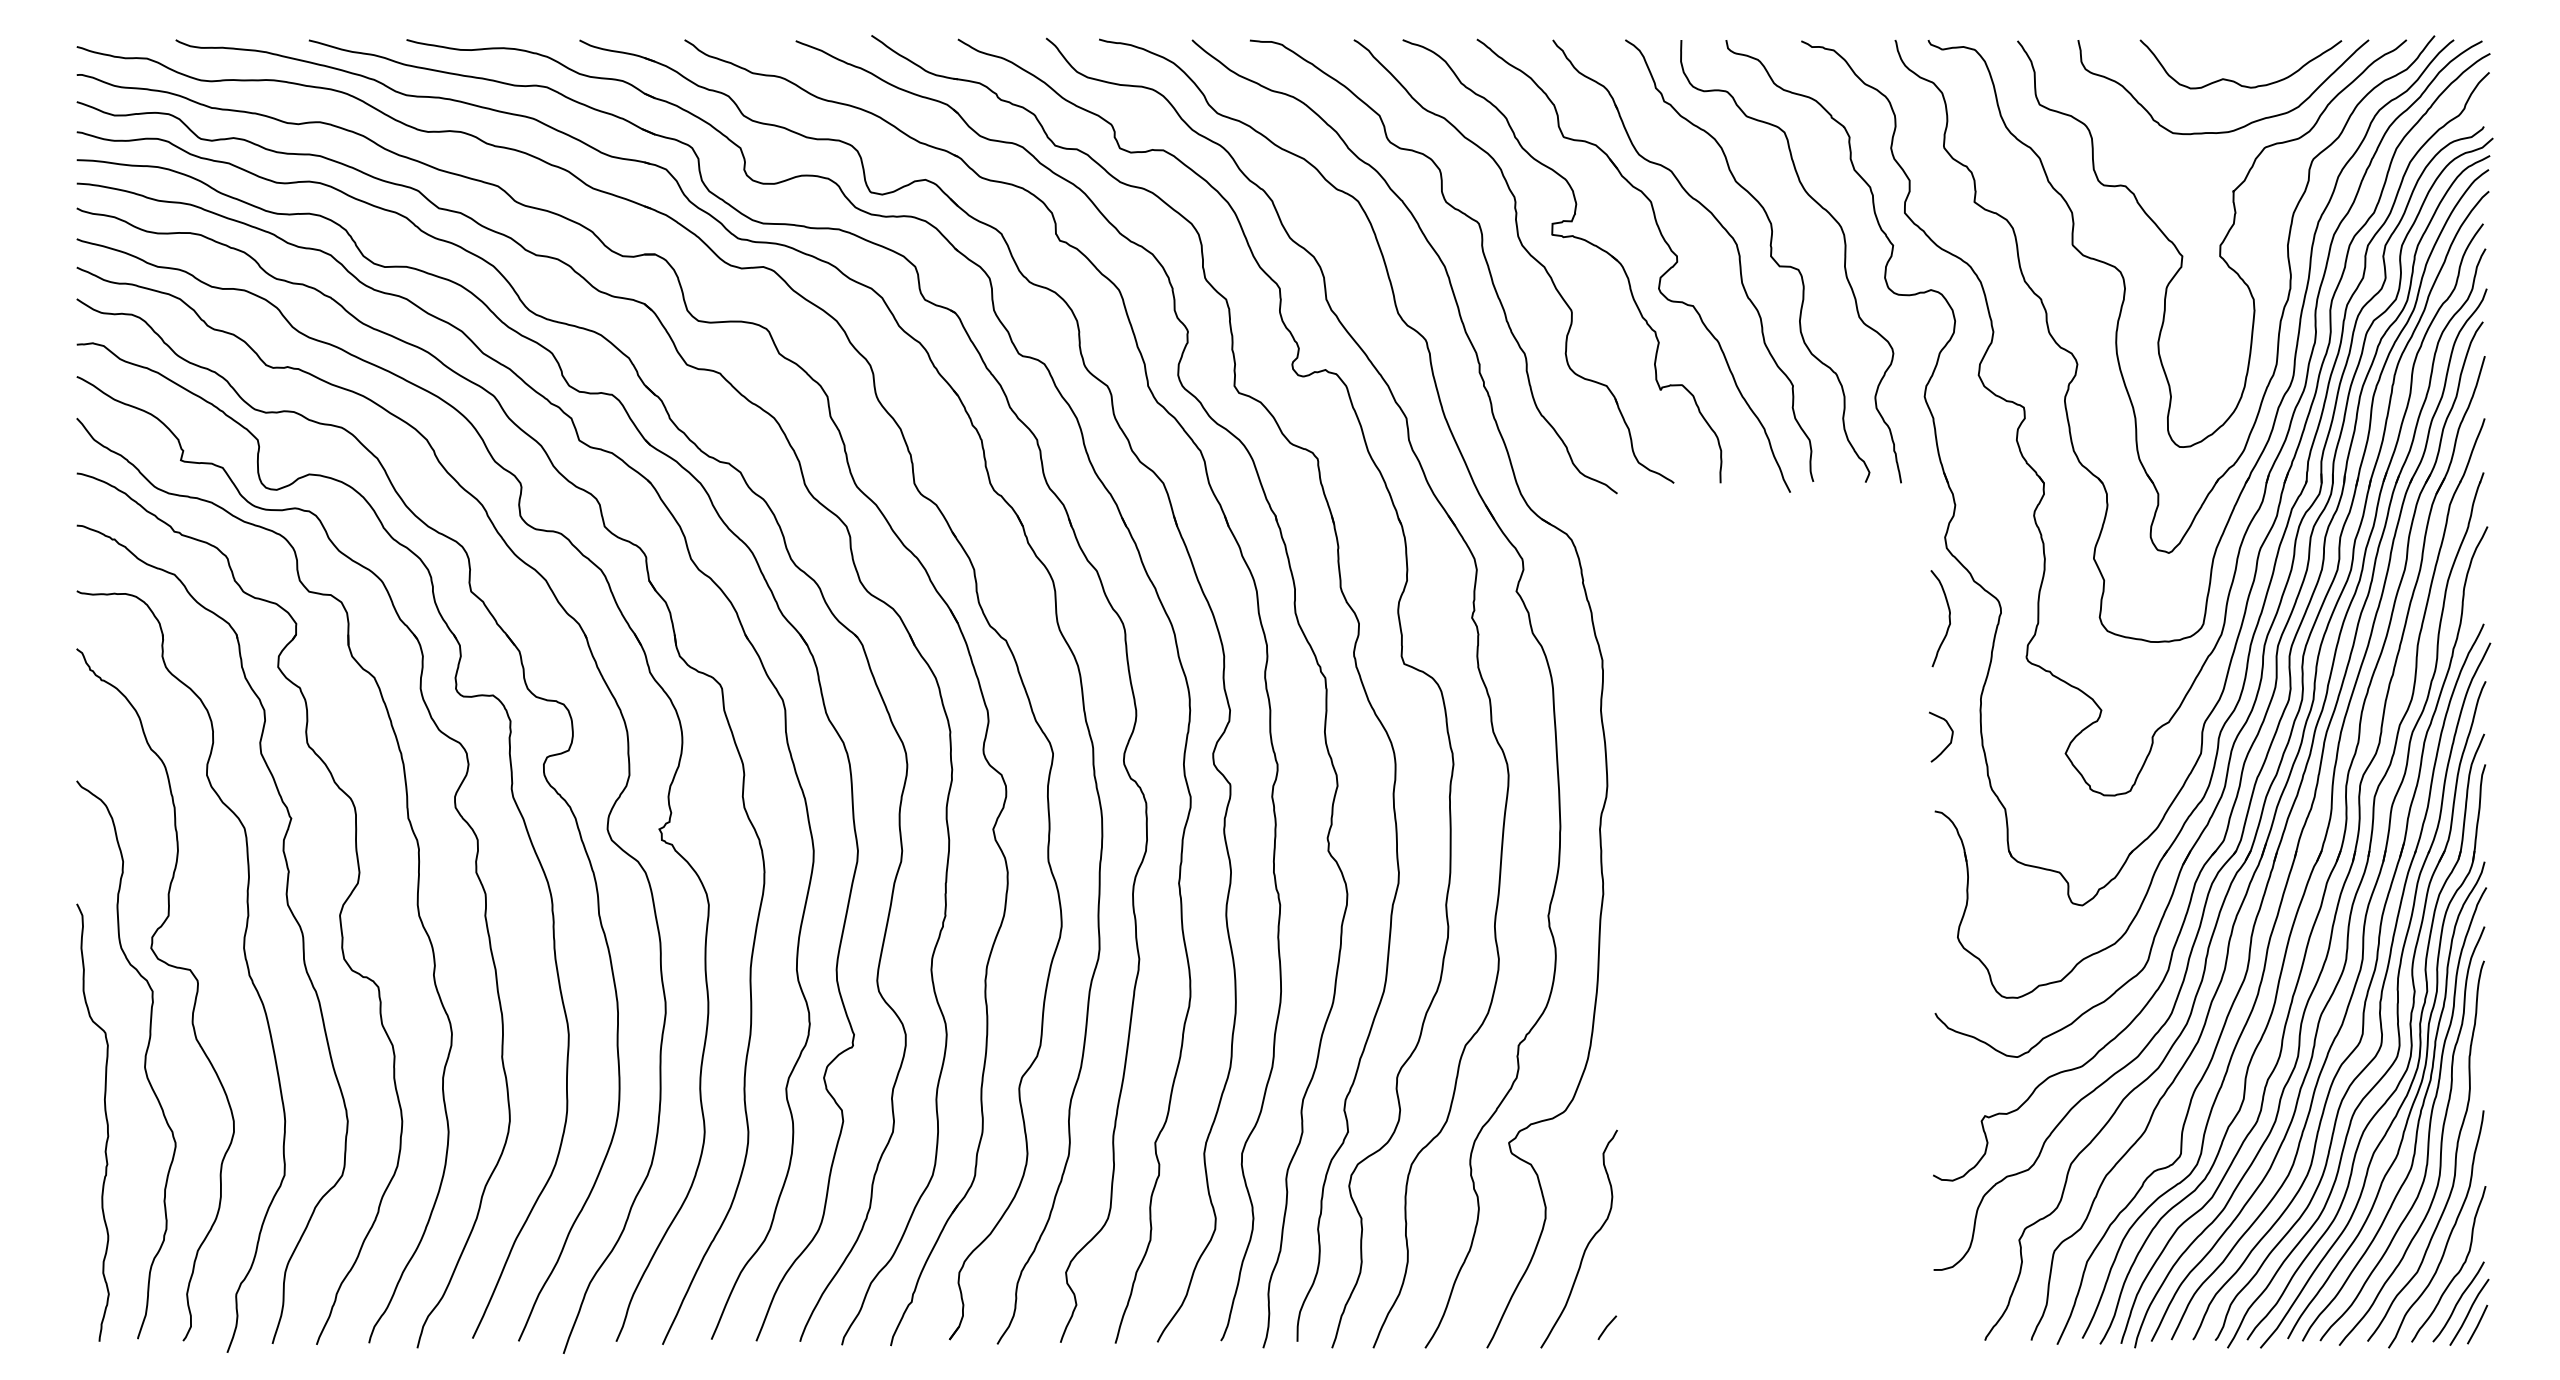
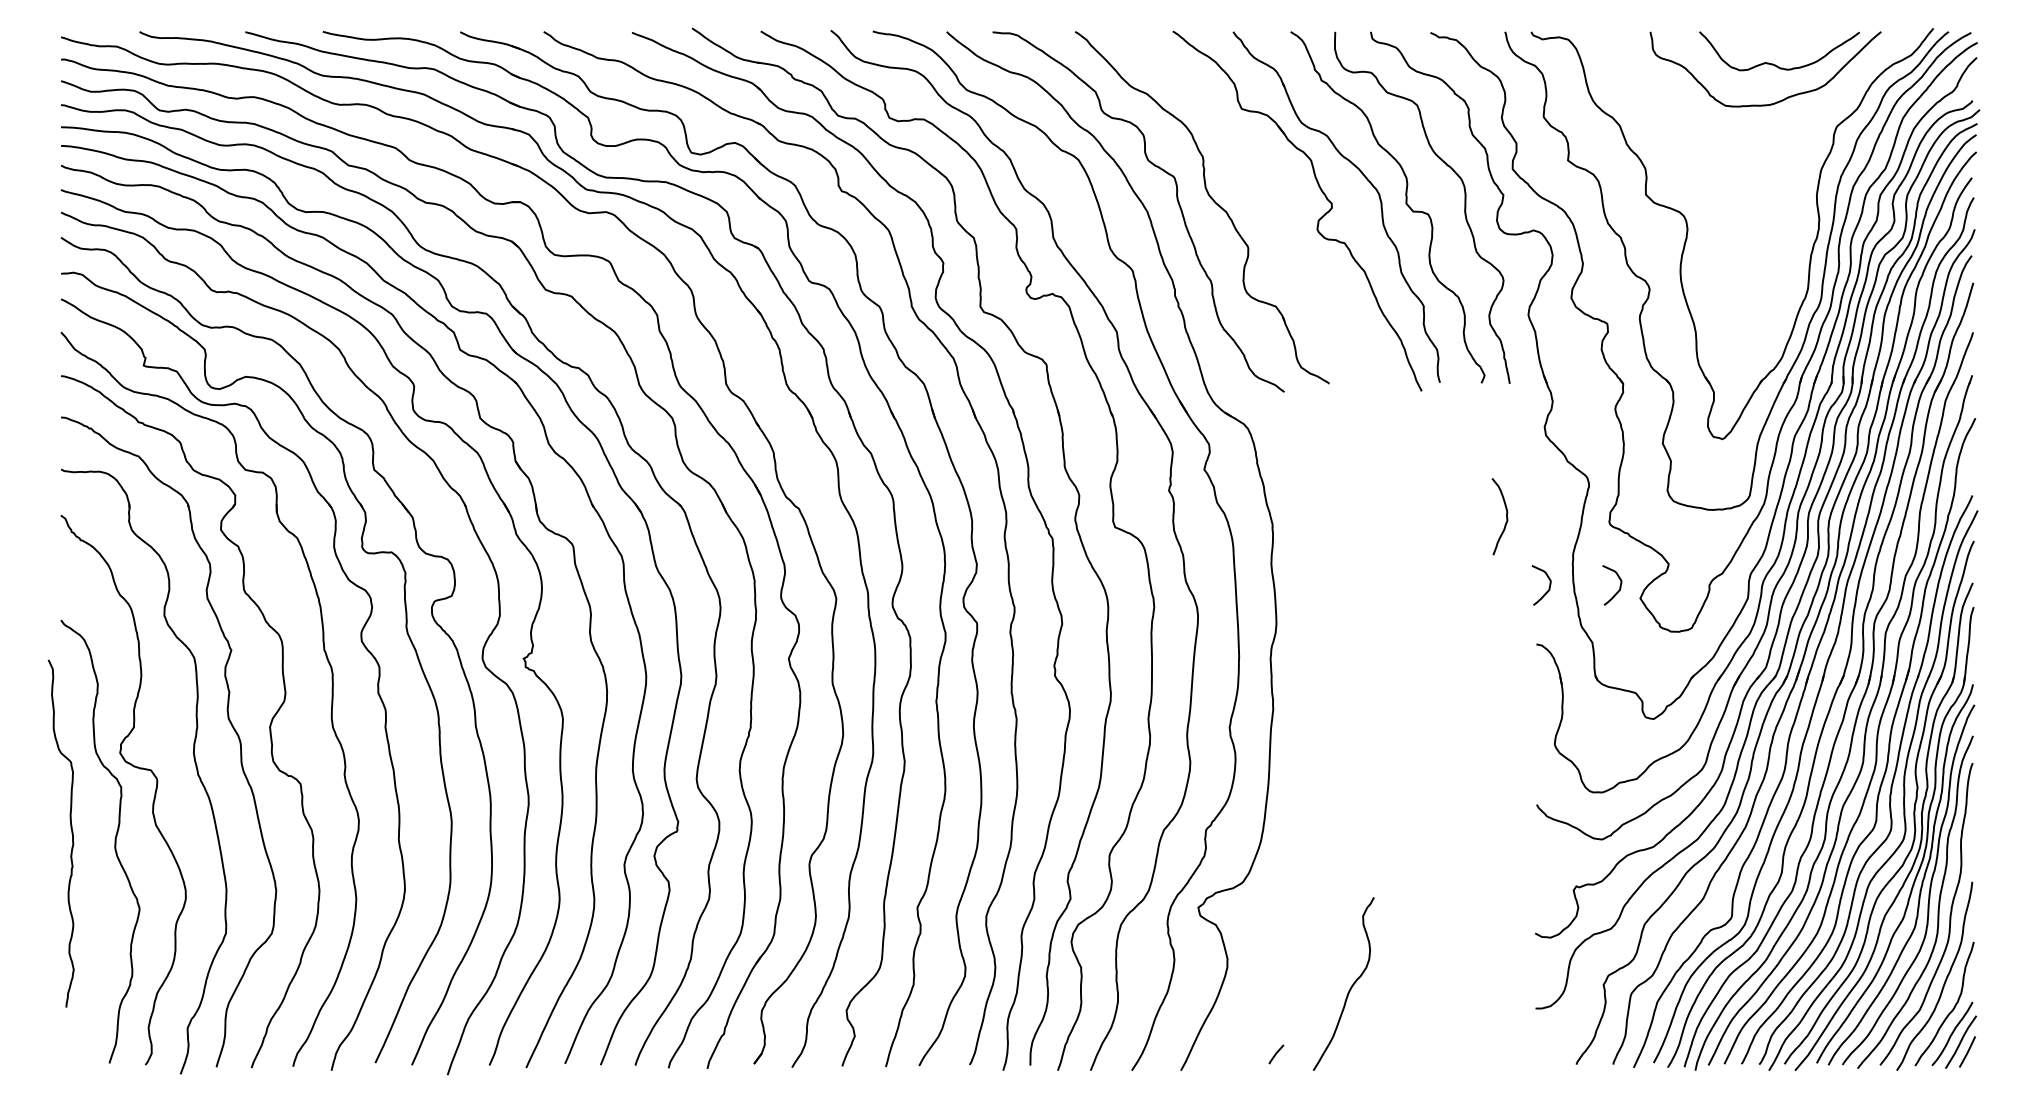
part: (1563, 238) -> (1241, 189), removed
curve: (2219, 245) -> (1762, 195), removed
curve: (1948, 618) -> (1506, 516), moved
curve: (2039, 738) -> (1619, 586), added
curve: (105, 1118) -> (71, 830), moved
curve: (1587, 1243) -> (1350, 987), moved

